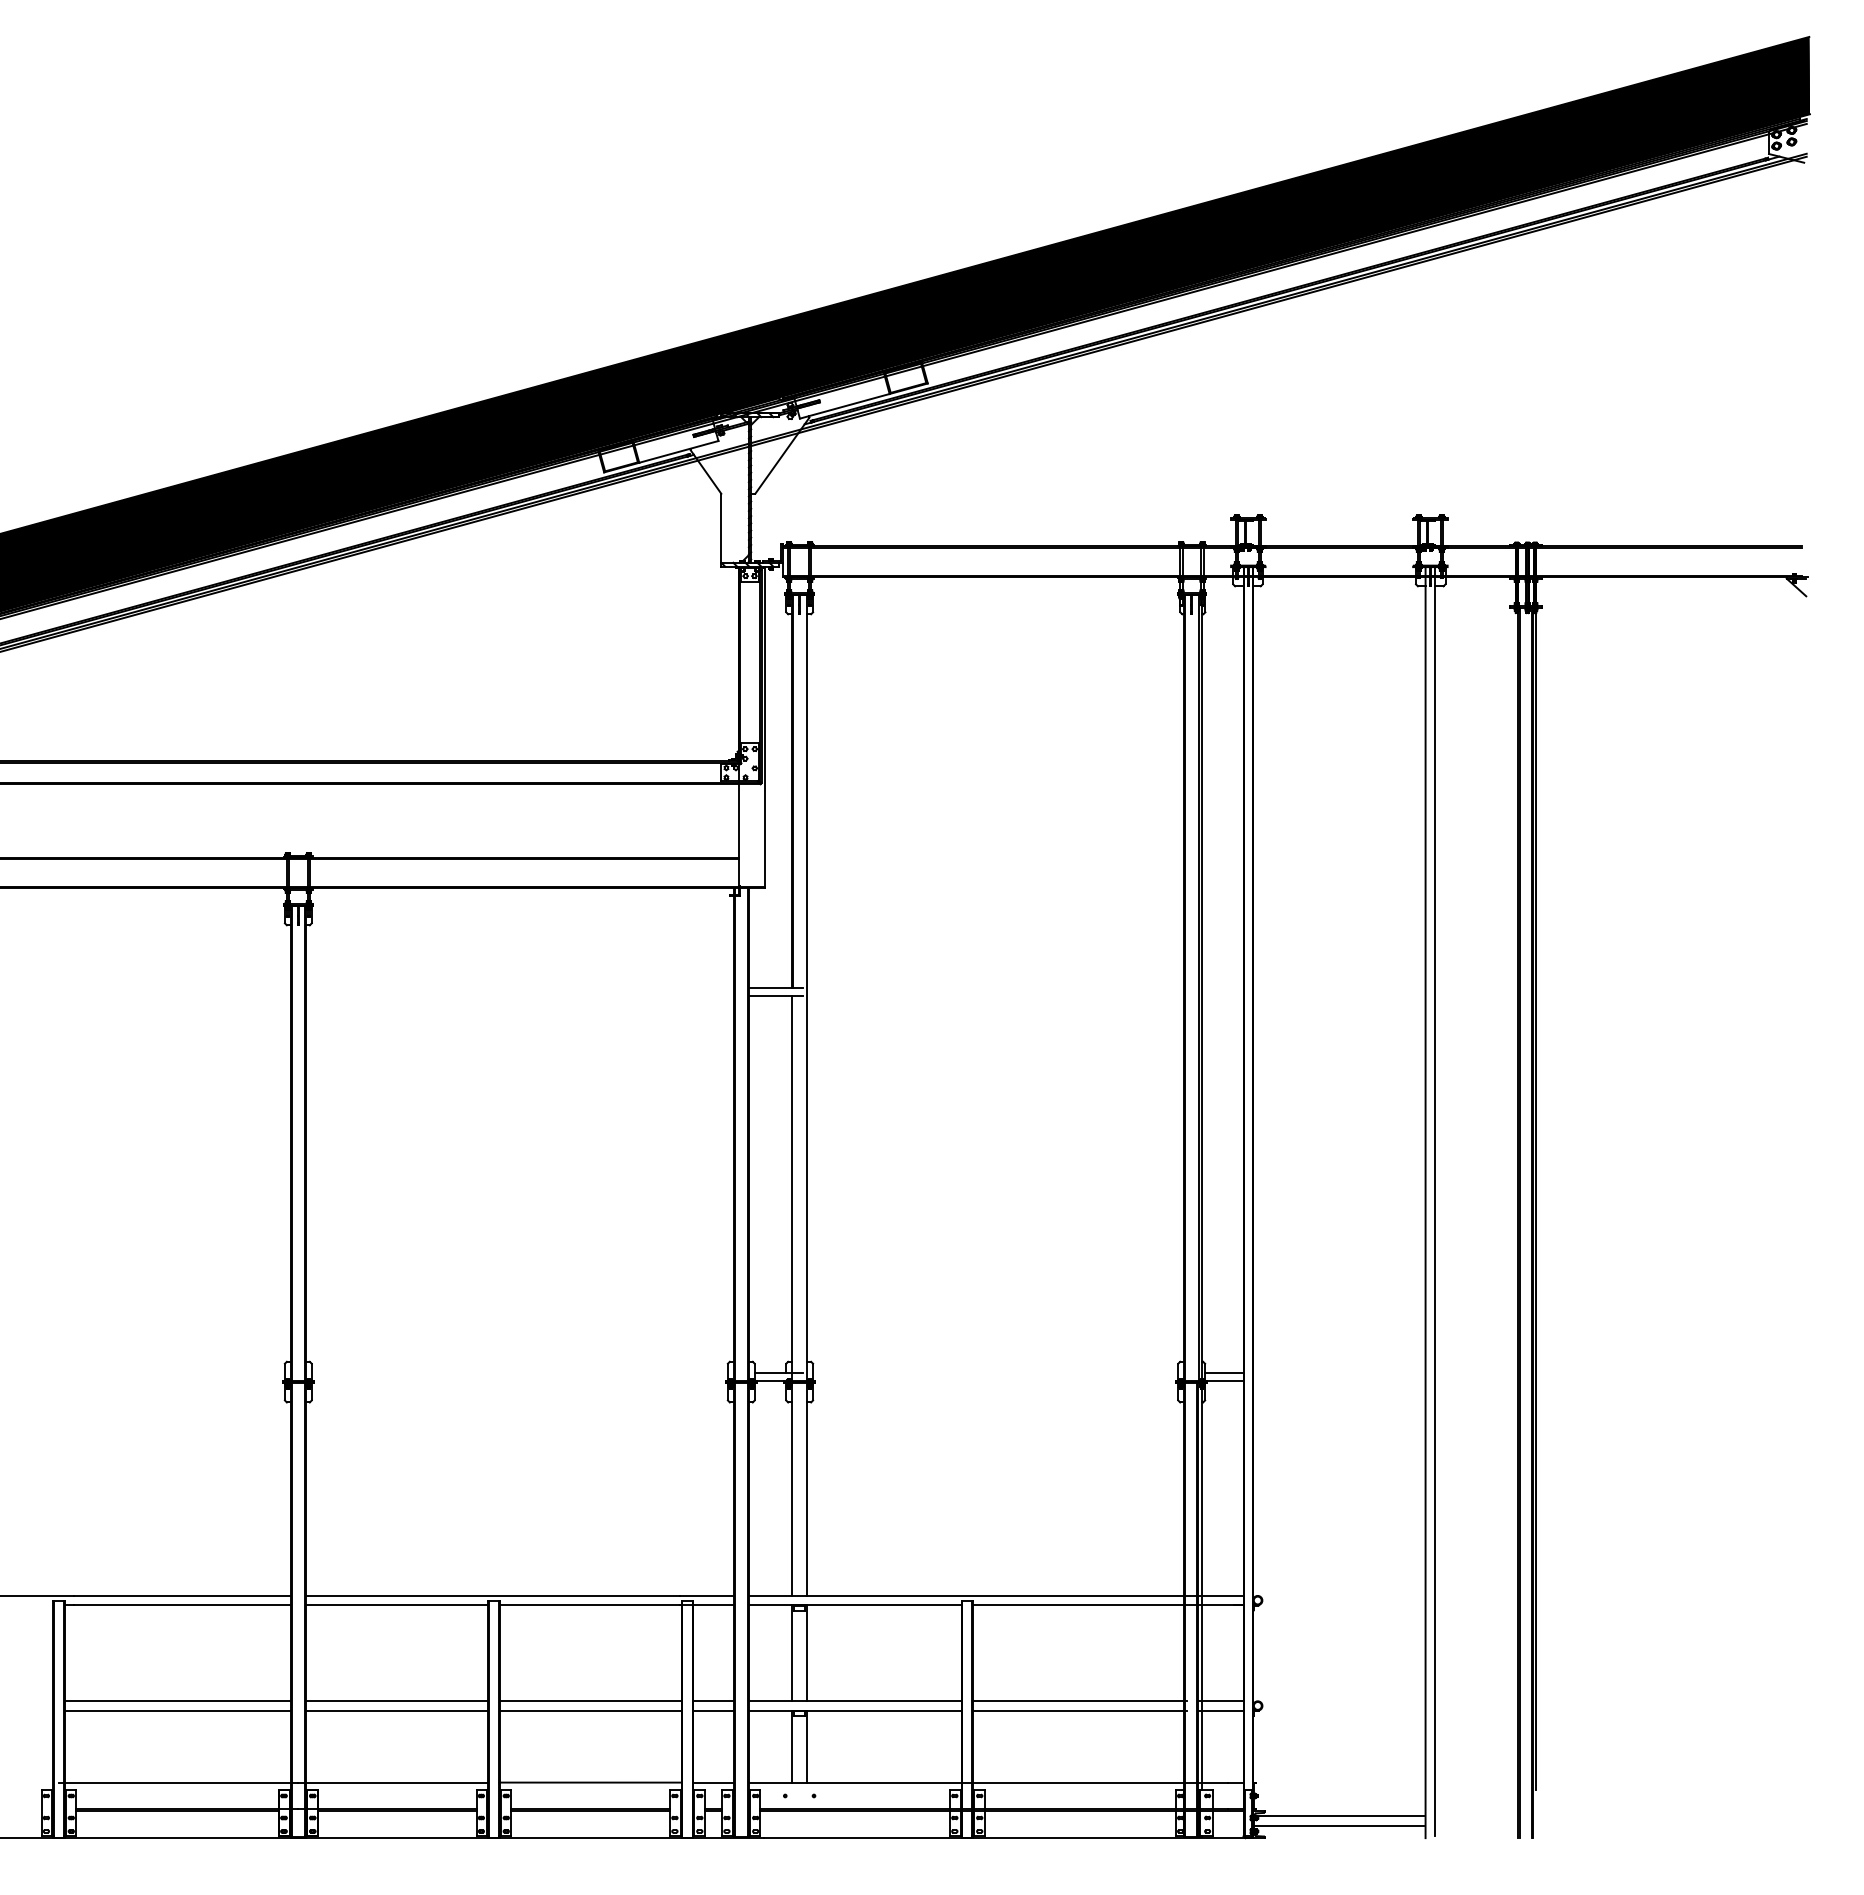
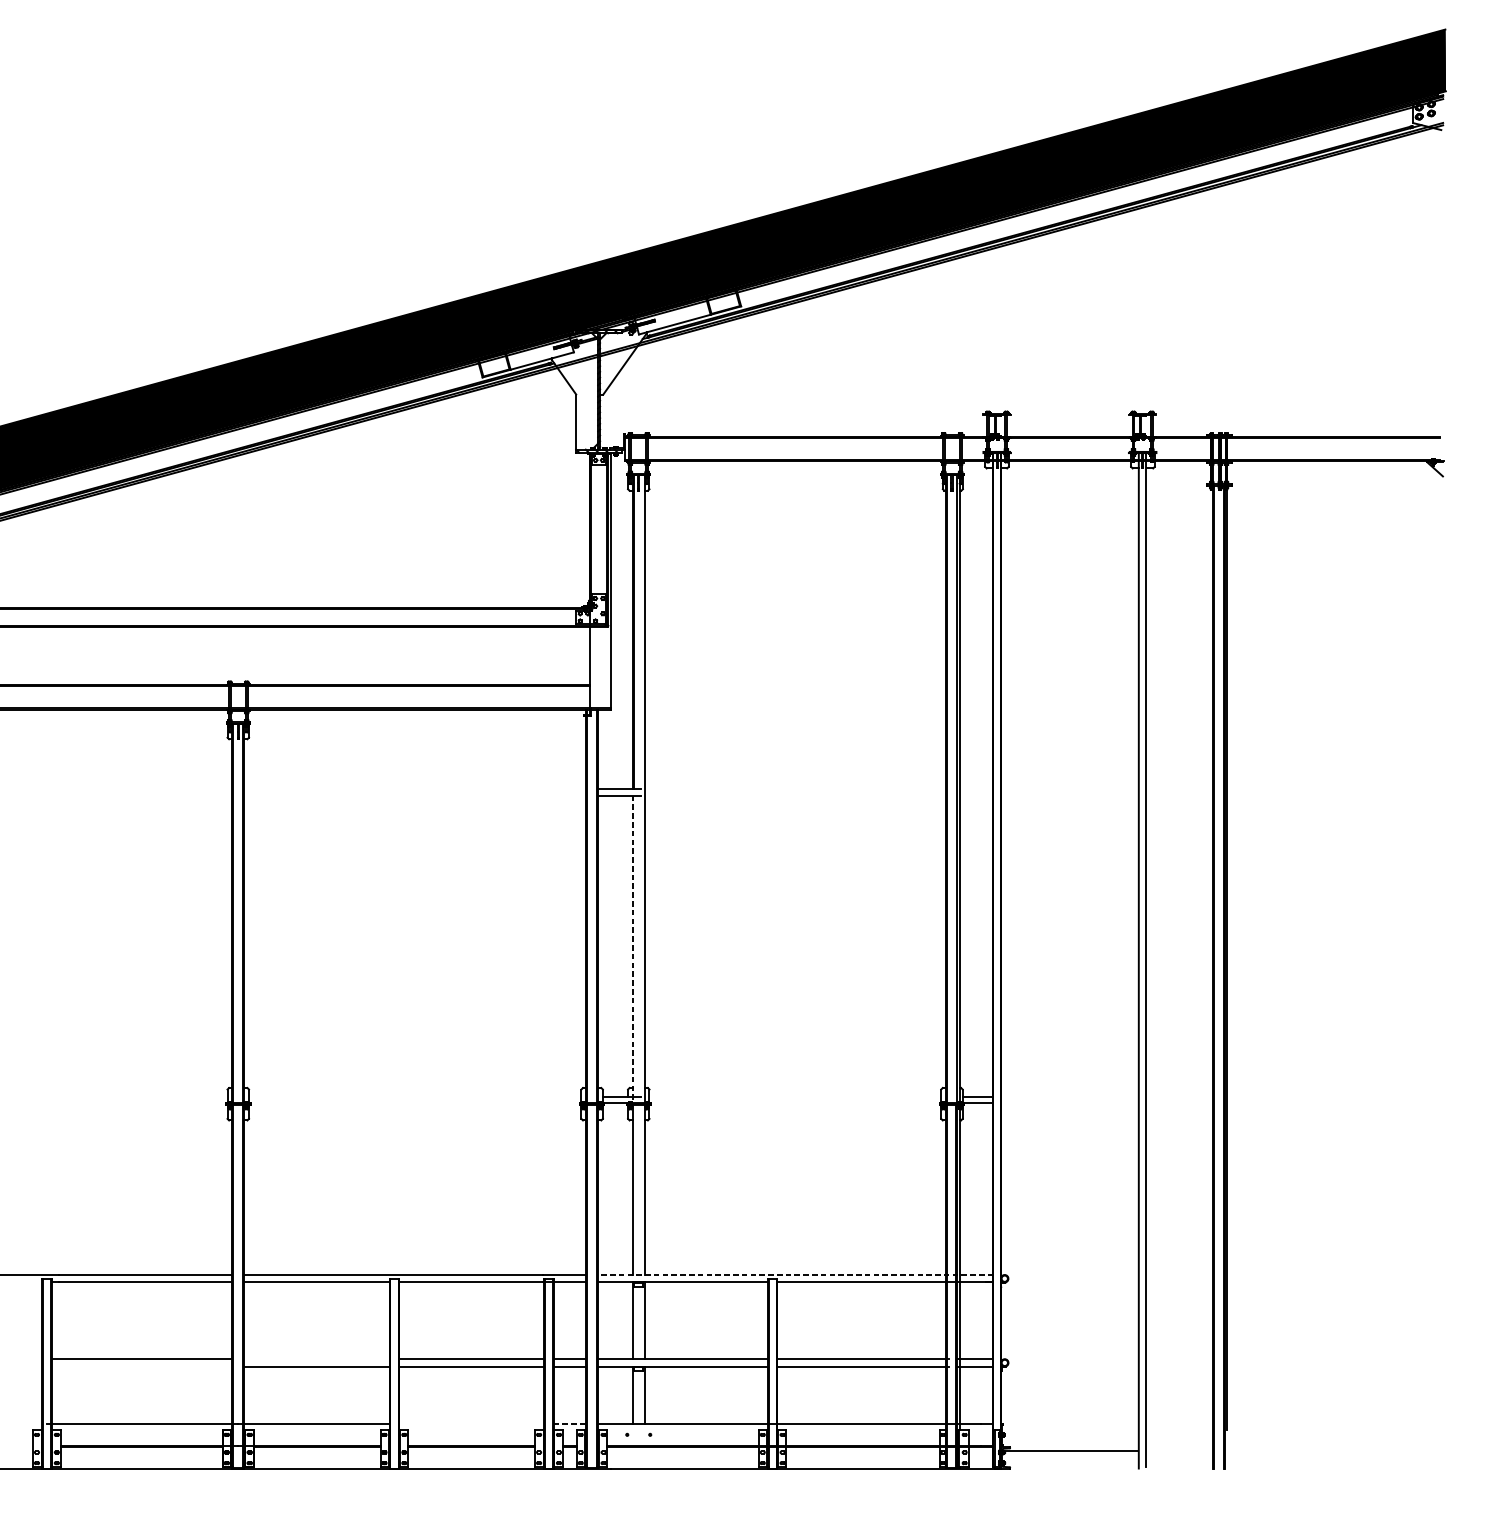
line: (791, 1188) -> (632, 949), solid -> dashed
line: (995, 1595) -> (795, 1274), solid -> dashed
line: (397, 1701) -> (317, 1359), removed
line: (177, 1710) -> (141, 1366), removed
line: (590, 1782) -> (471, 1424), removed
line: (713, 1782) -> (569, 1424), solid -> dashed
line: (1339, 1825) -> (1070, 1458), removed

